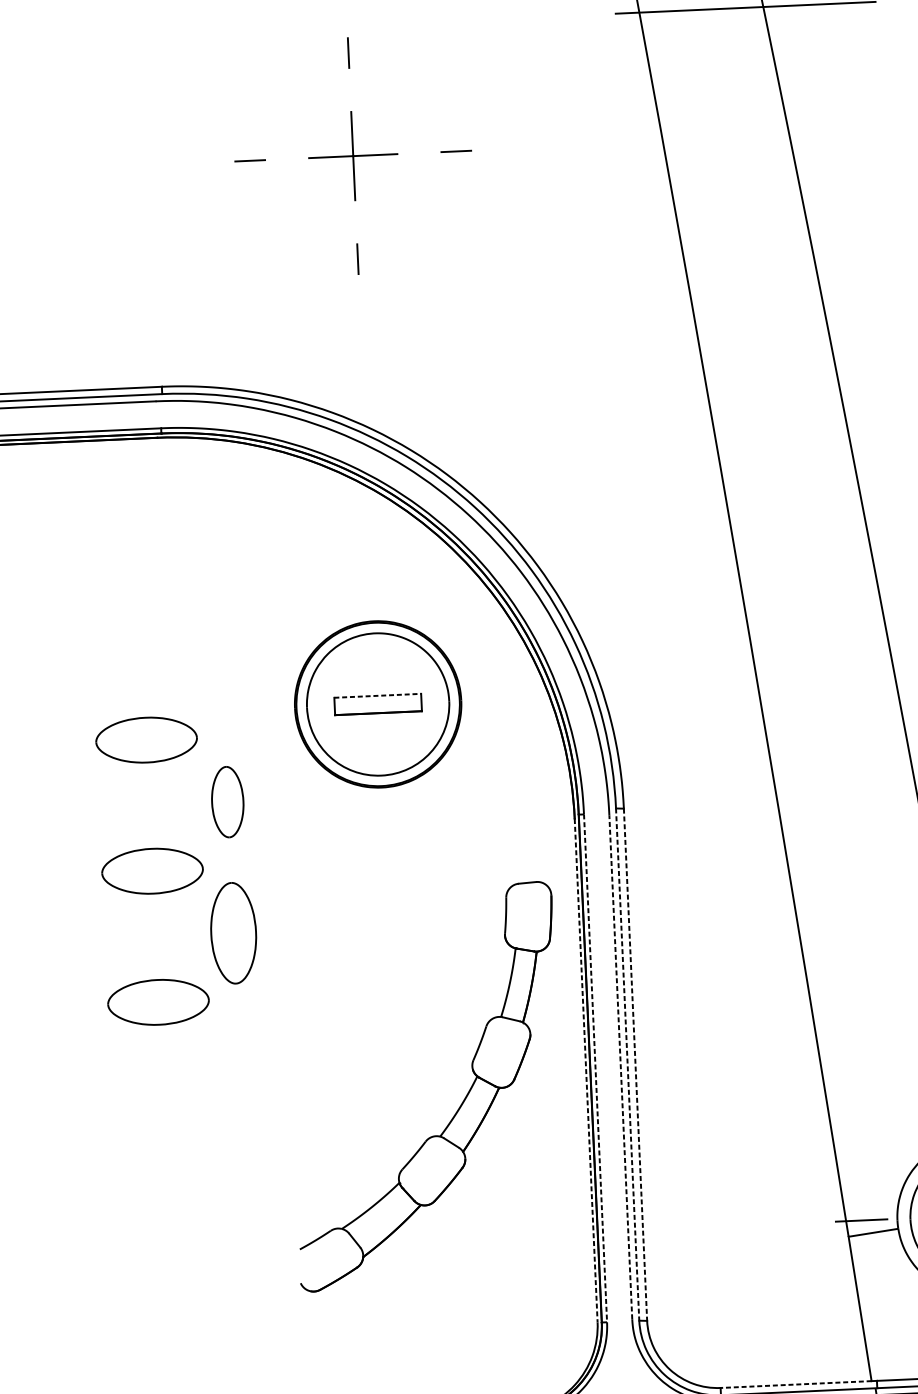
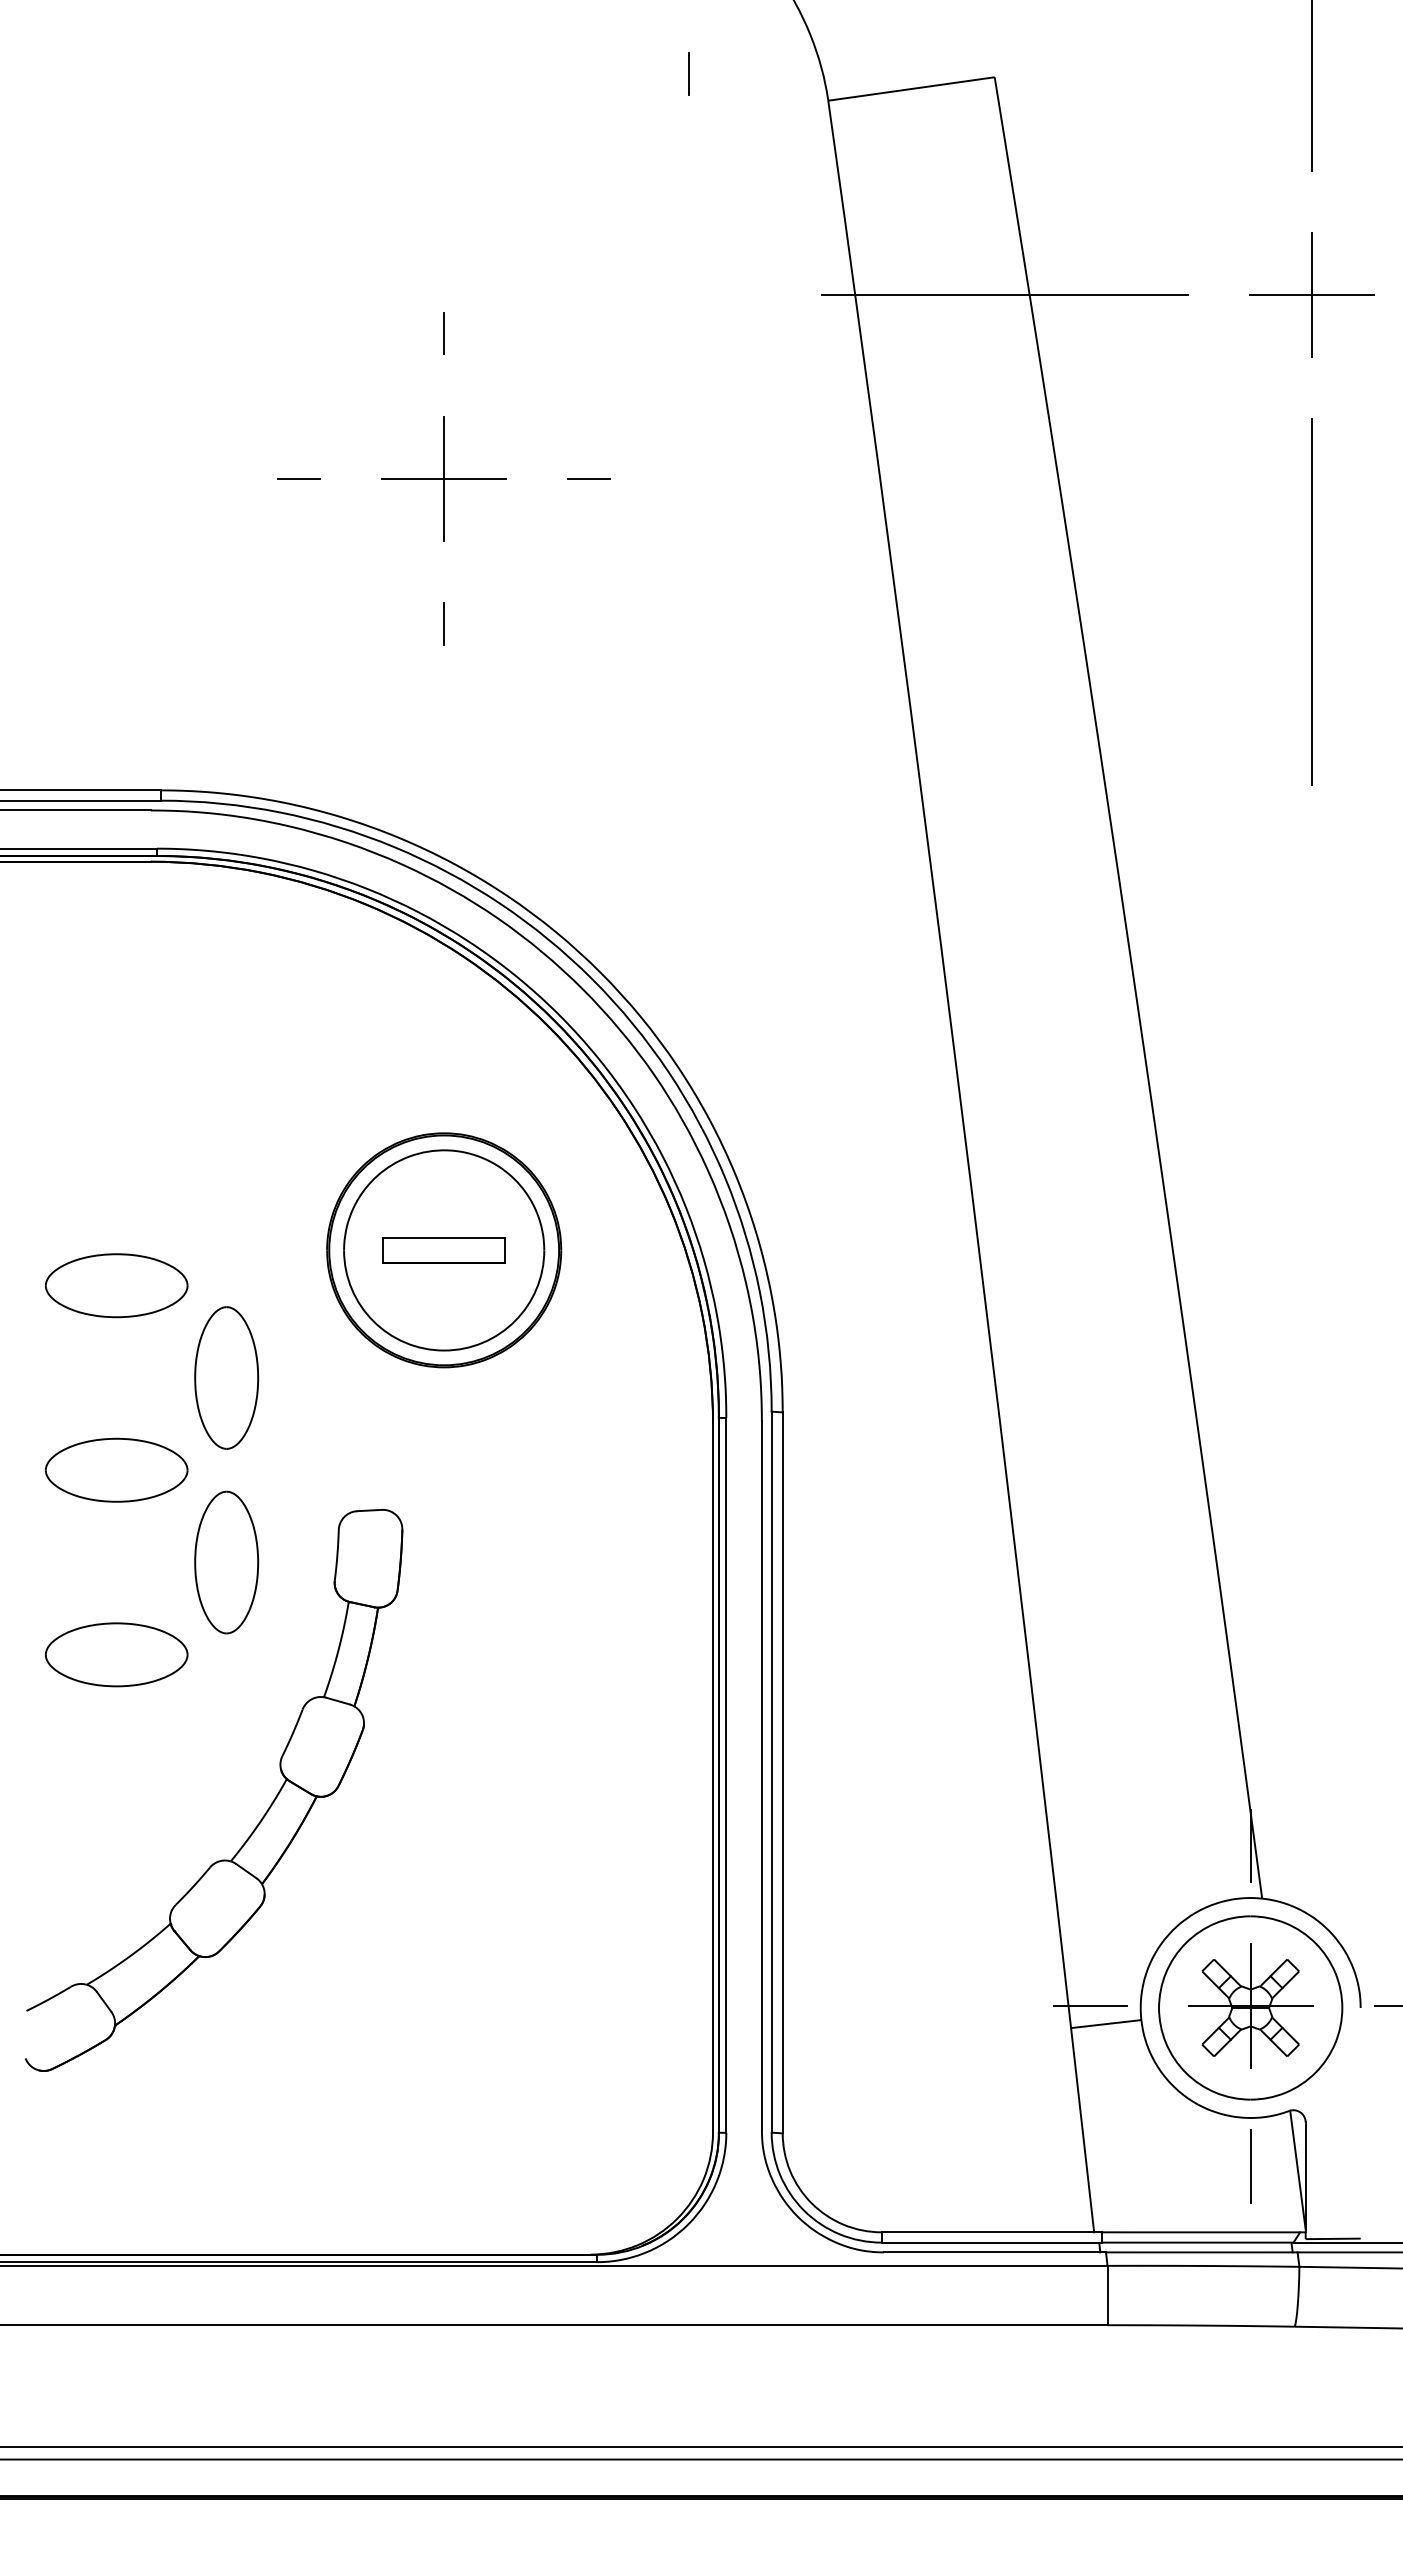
line: (377, 696) -> (444, 1238), dashed -> solid
part: (227, 801) -> (226, 1377), size x1.43
line: (627, 1064) -> (771, 1772), dashed -> solid
line: (635, 1065) -> (782, 1773), dashed -> solid
line: (620, 1067) -> (761, 1775), dashed -> solid
line: (595, 1068) -> (726, 1775), dashed -> solid
line: (586, 1070) -> (713, 1778), dashed -> solid
part: (459, 1105) -> (260, 1819), moved
line: (795, 1384) -> (987, 2232), dashed -> solid

